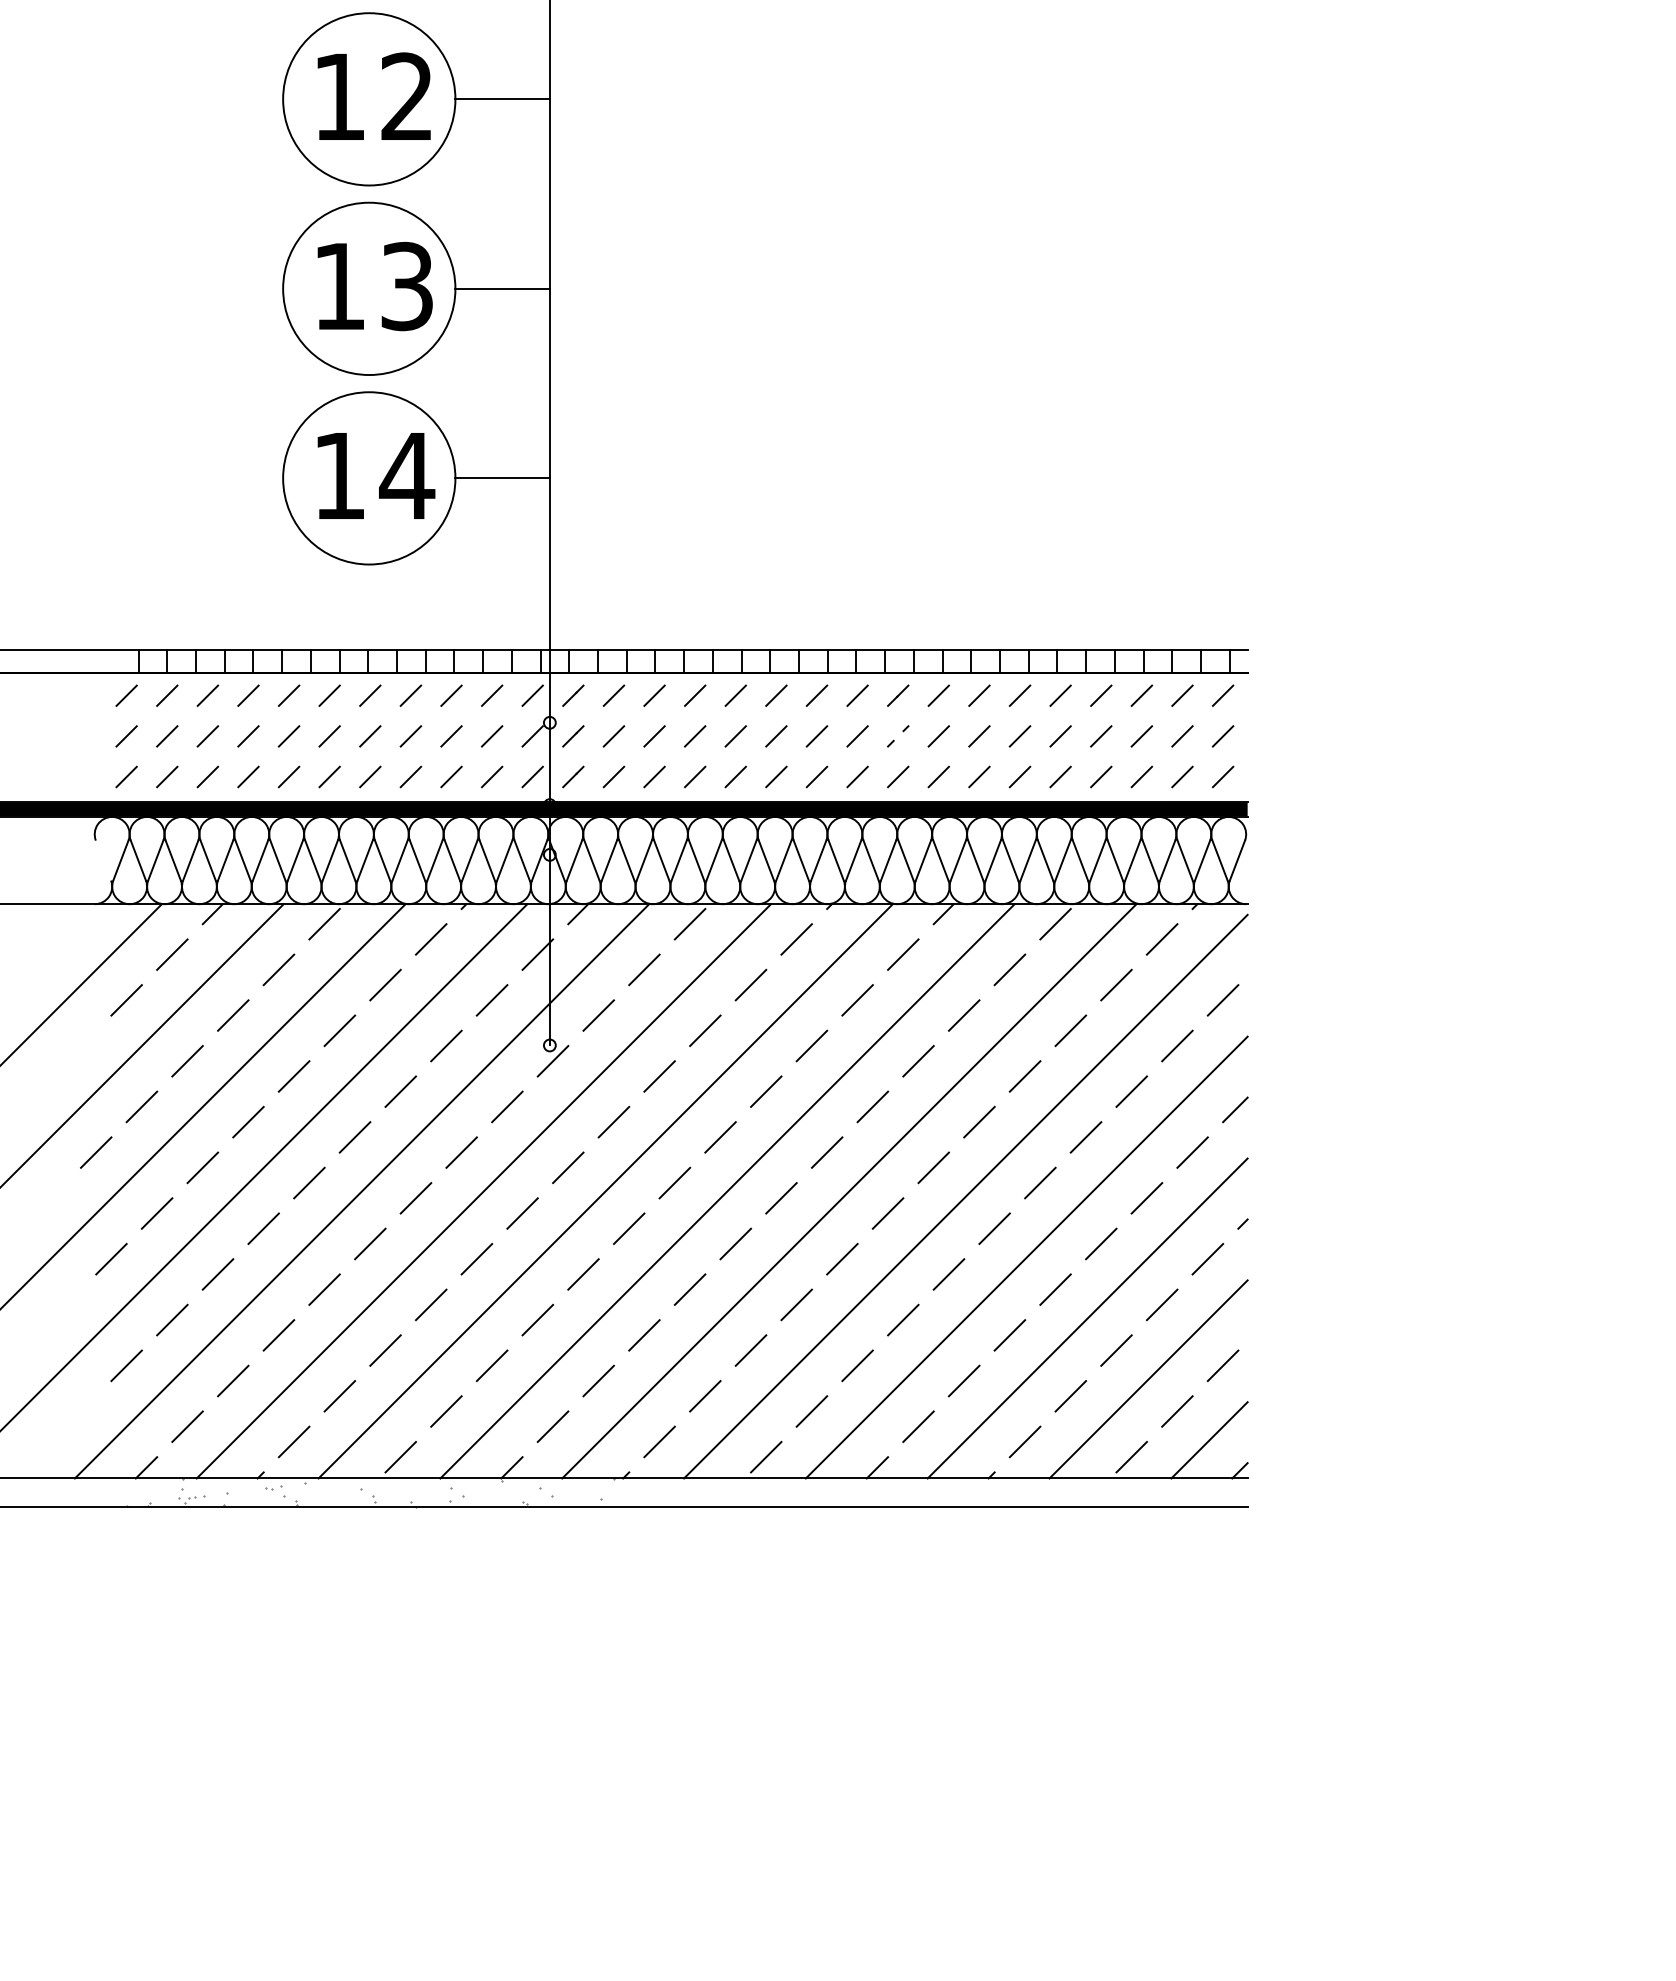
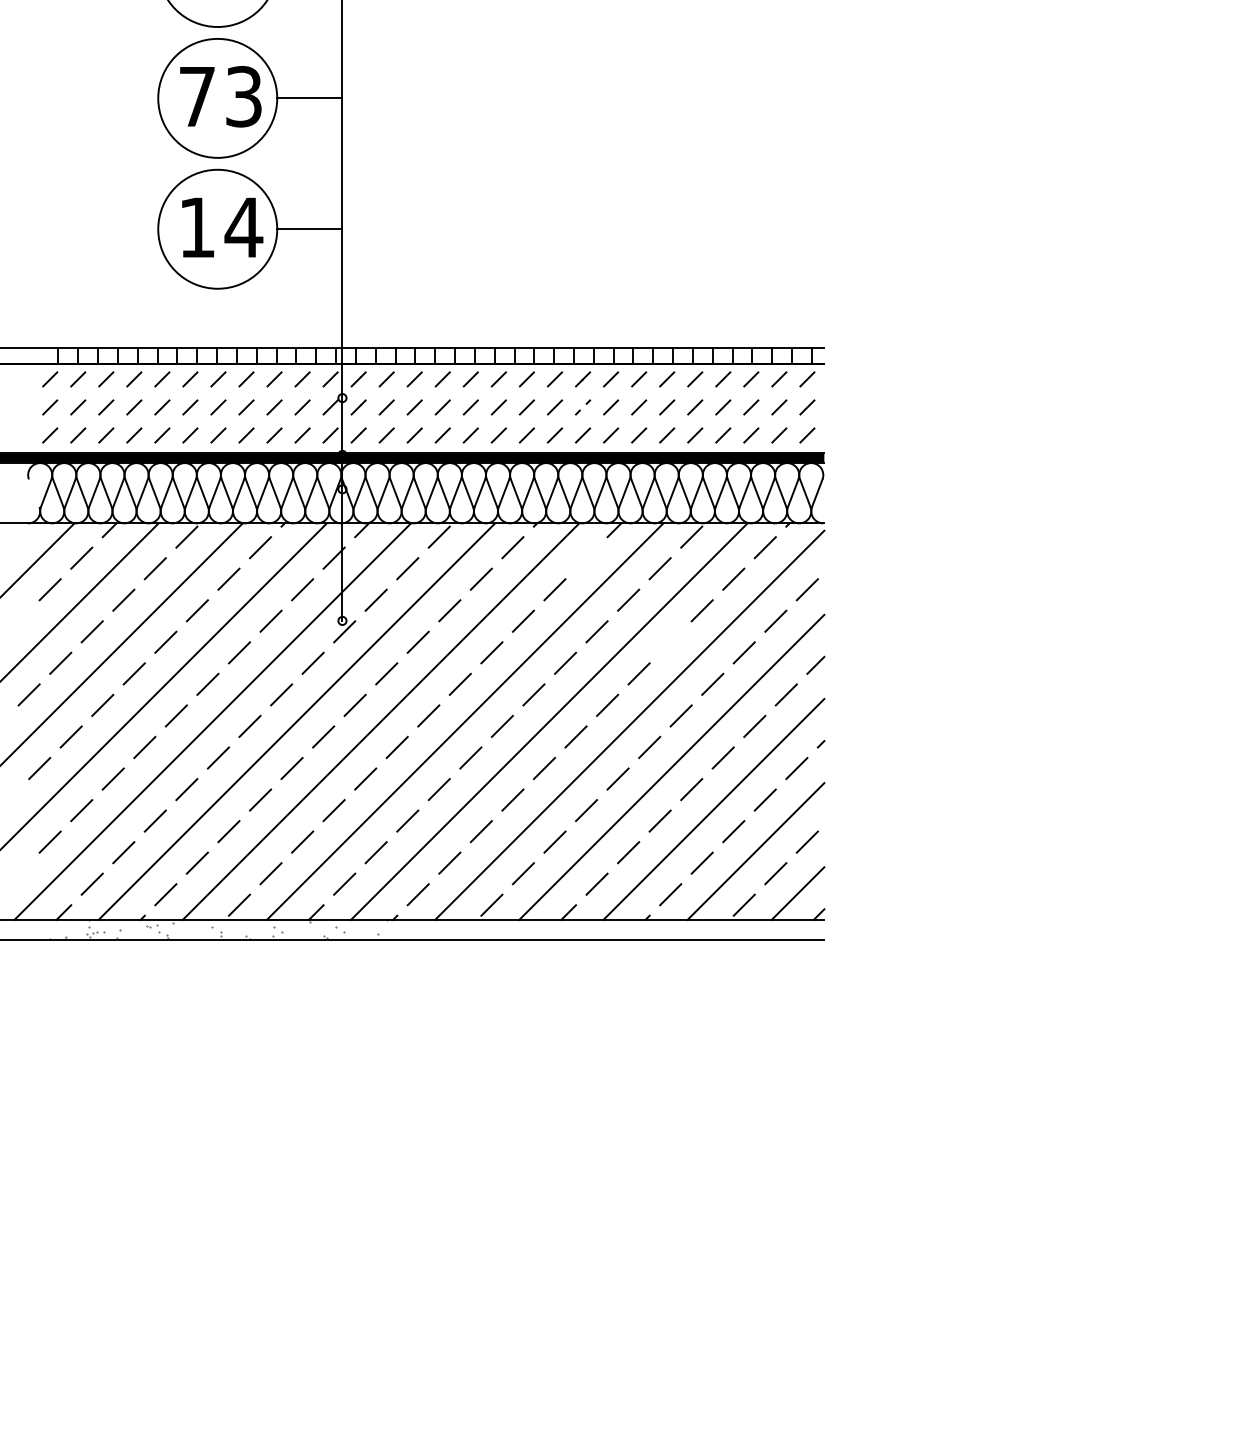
text: (339, 286) -> (197, 96), 13 -> 73
line: (903, 953) -> (586, 557), removed
line: (1024, 1075) -> (670, 641), removed

